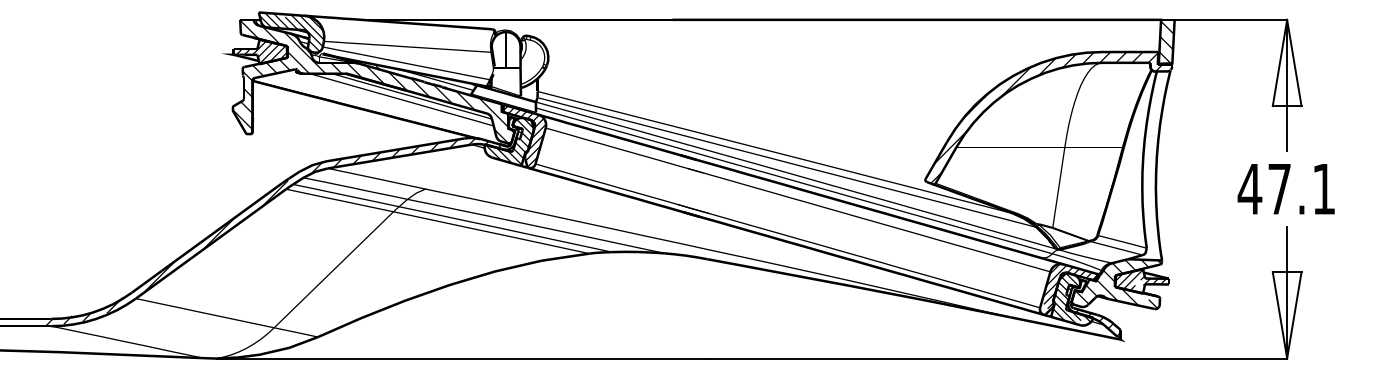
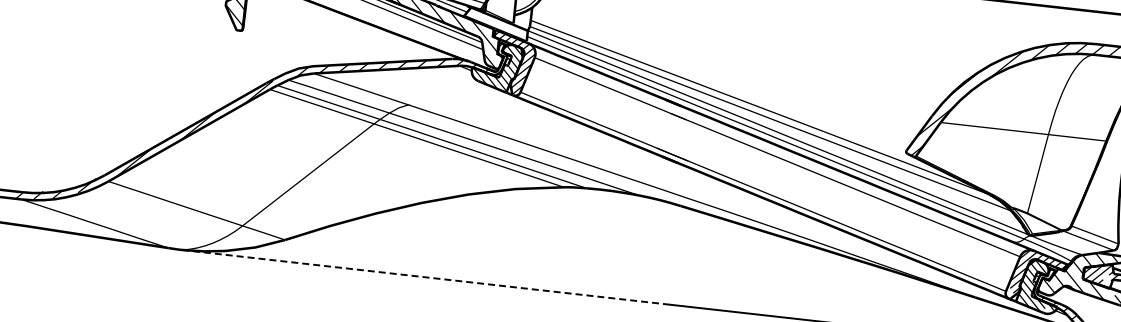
line: (462, 358) -> (426, 277), solid -> dashed

